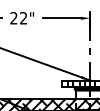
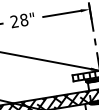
text: (23, 18) -> (24, 20), 22" -> 28"

